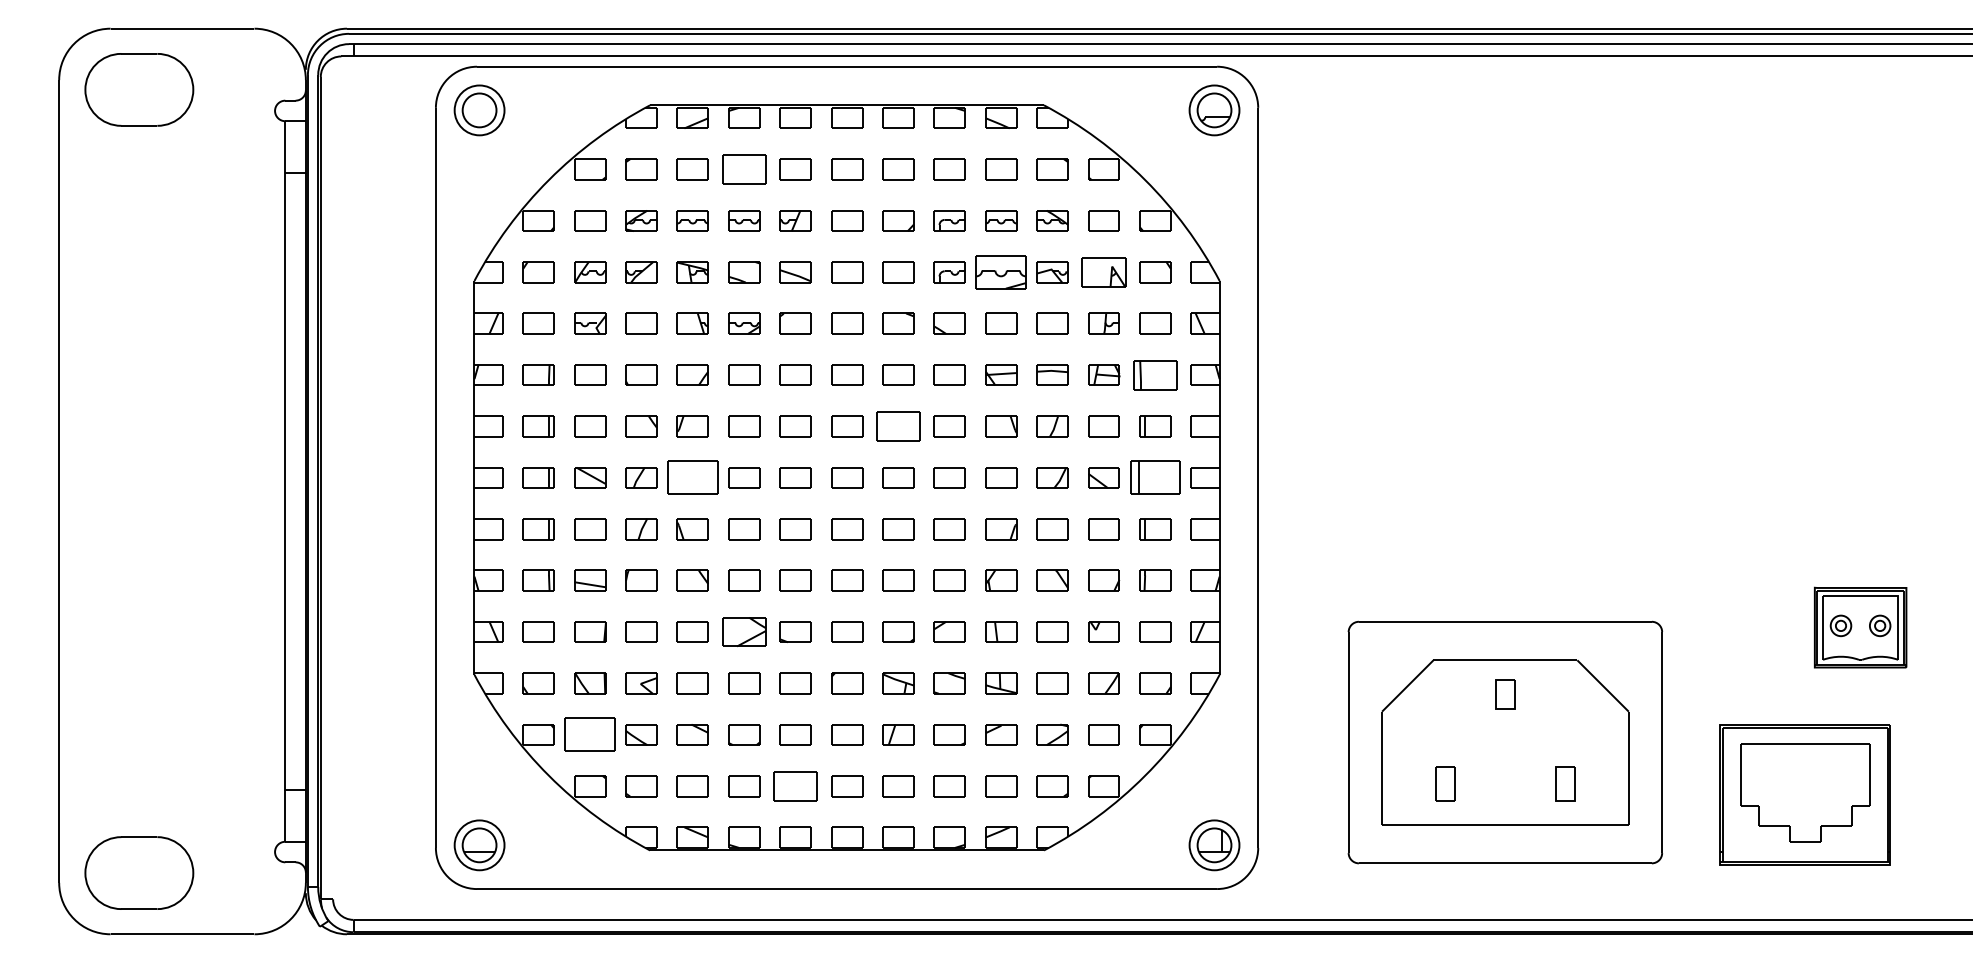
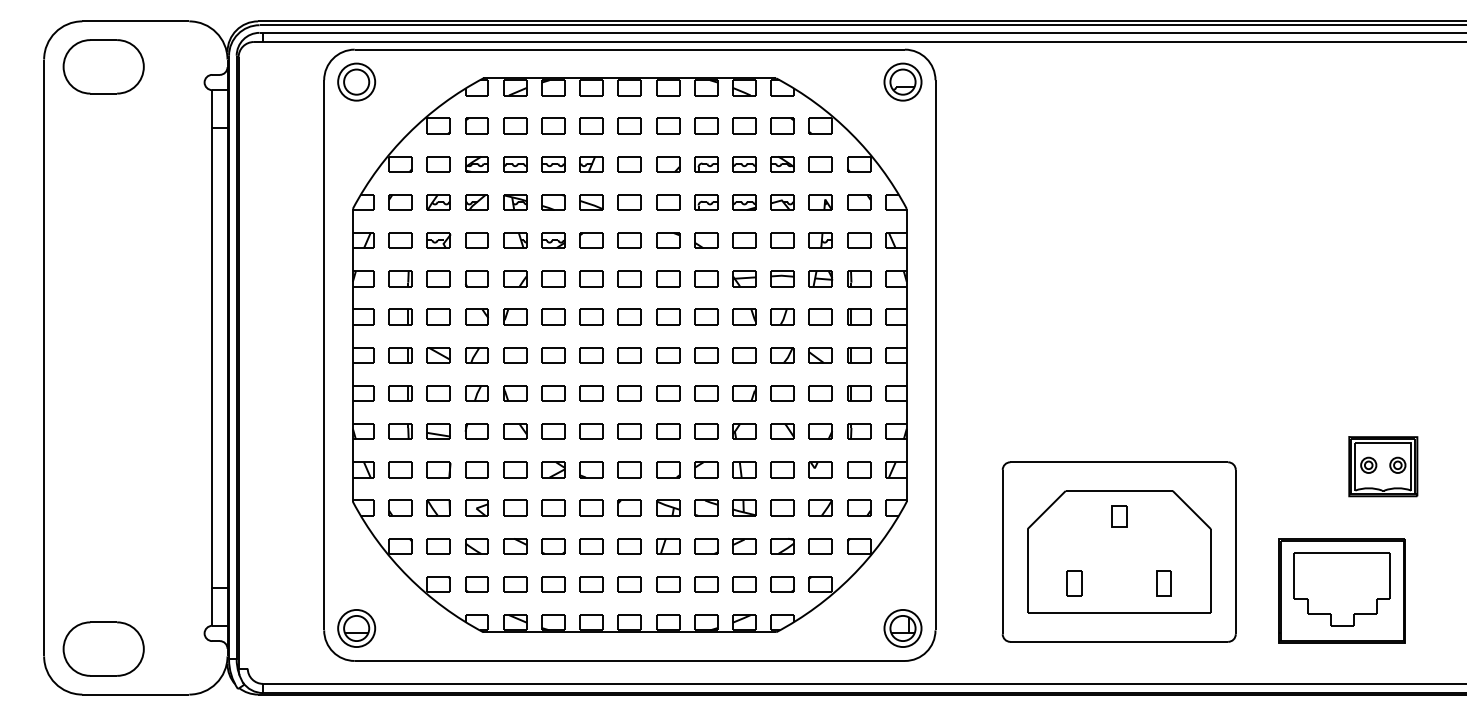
part: (744, 169) -> (553, 126), size x0.71
part: (1001, 272) -> (744, 202), size x0.62
part: (1103, 272) -> (820, 202), size x0.71
part: (1155, 374) -> (859, 278), size x0.71
part: (898, 426) -> (668, 317), size x0.71
part: (692, 477) -> (514, 355), size x0.62
part: (1155, 477) -> (859, 355), size x0.62
part: (744, 631) -> (553, 469), size x0.71
part: (590, 734) -> (439, 546), size x0.62
part: (795, 786) -> (591, 584), size x0.71

